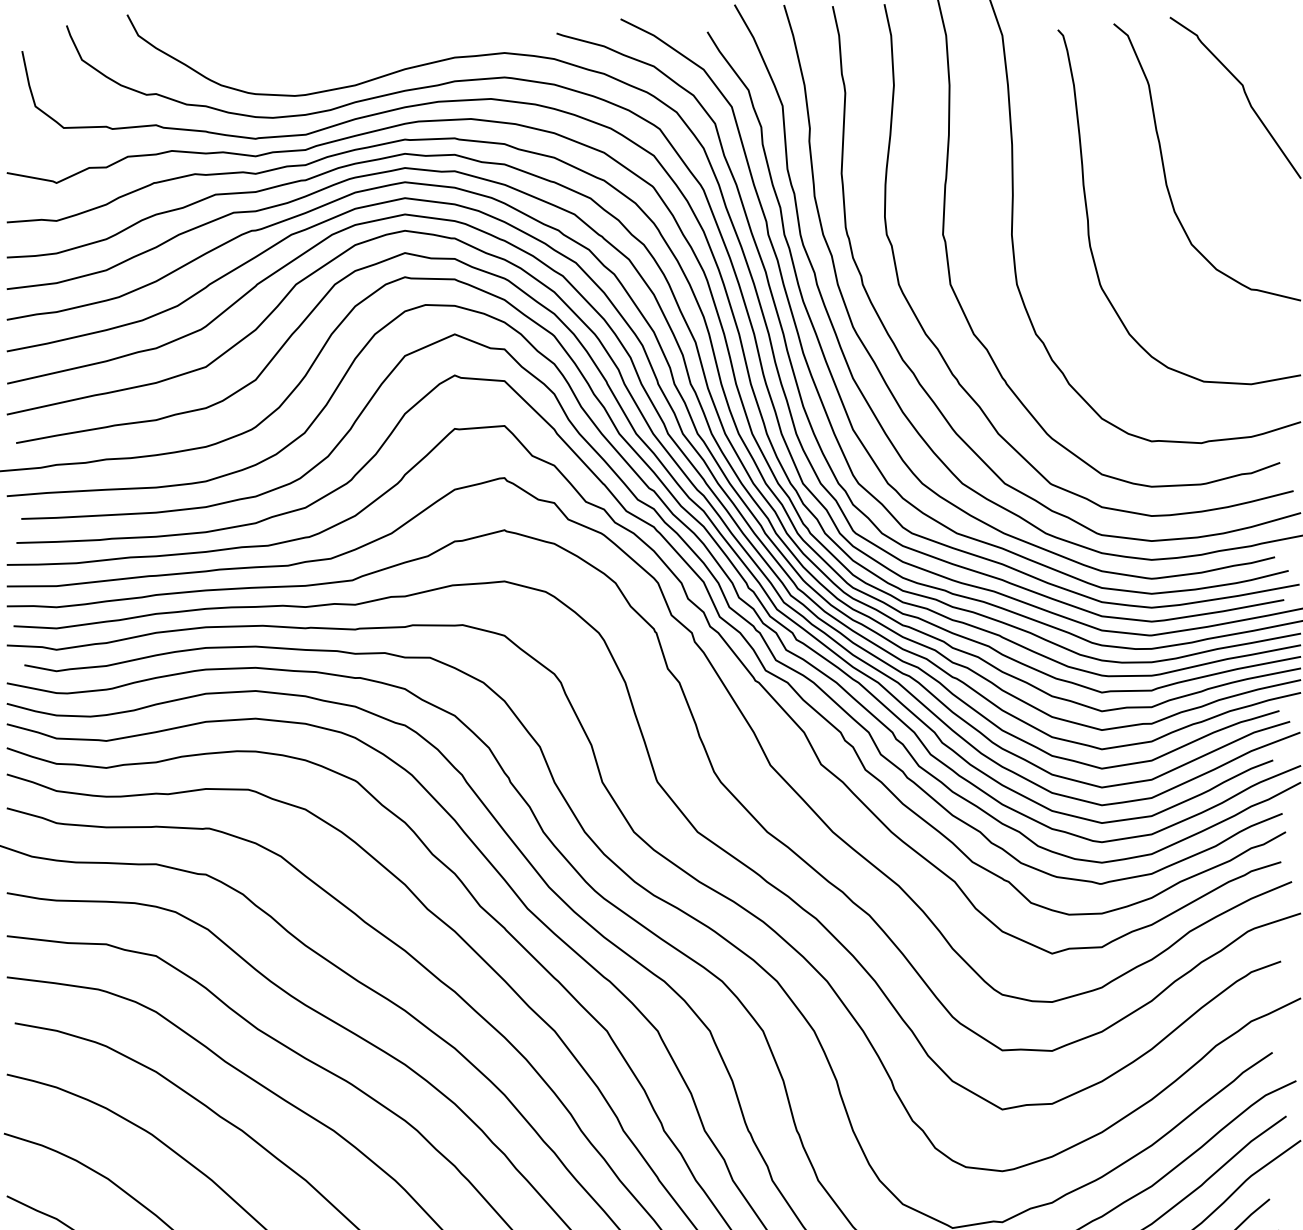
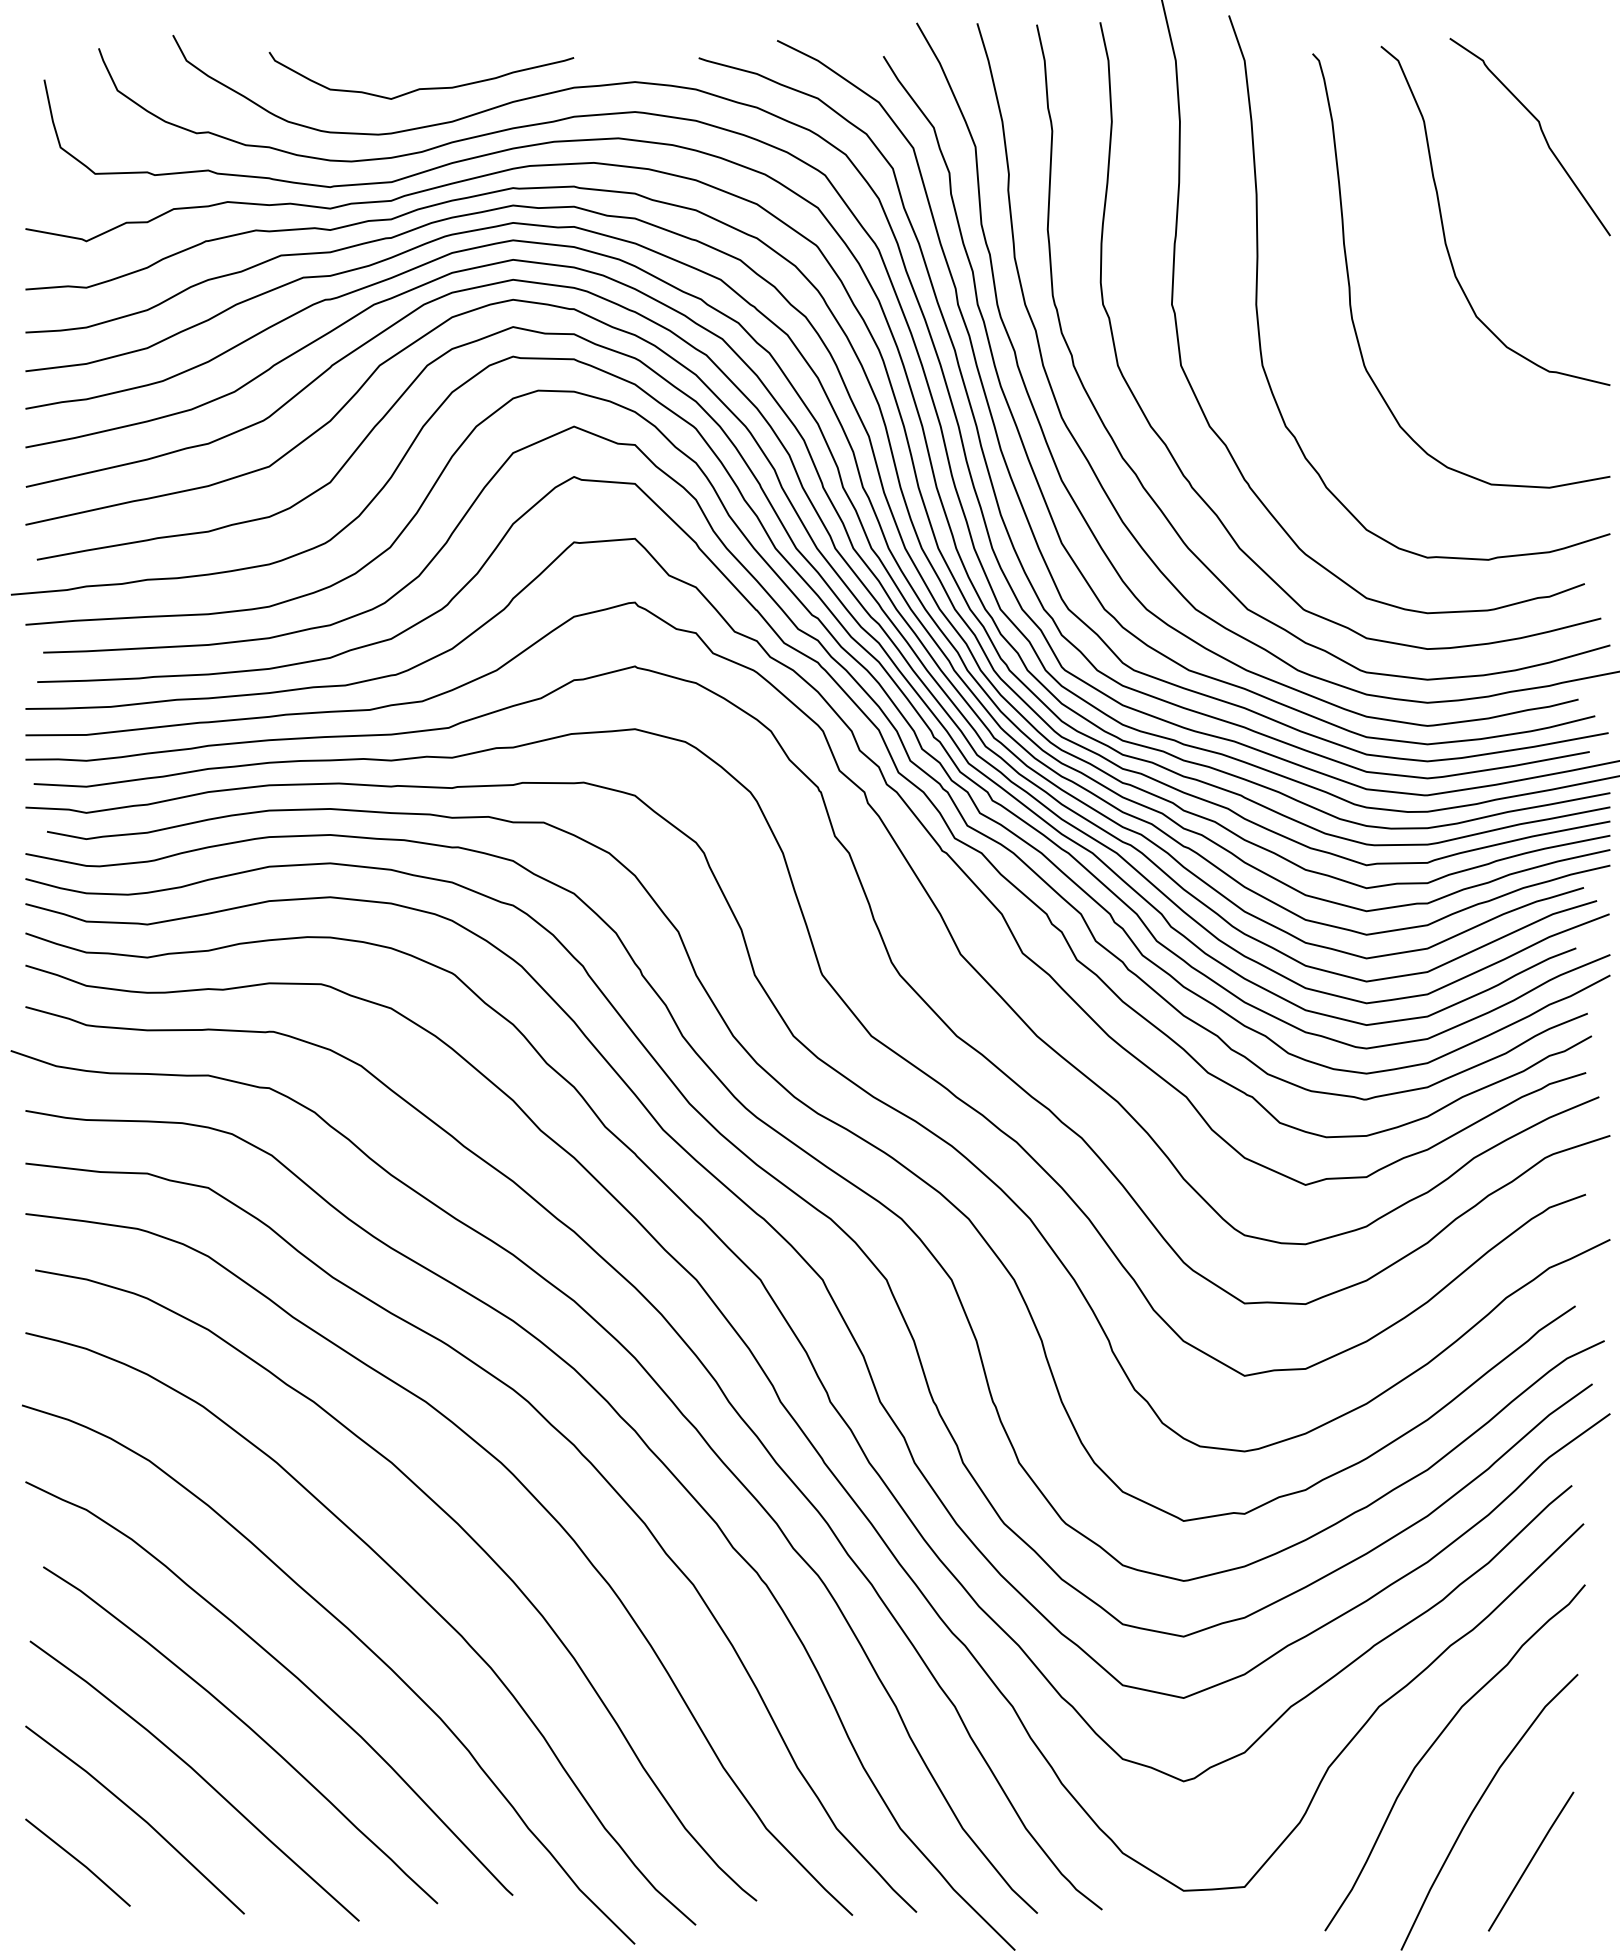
curve: (330, 58) -> (421, 88), added

